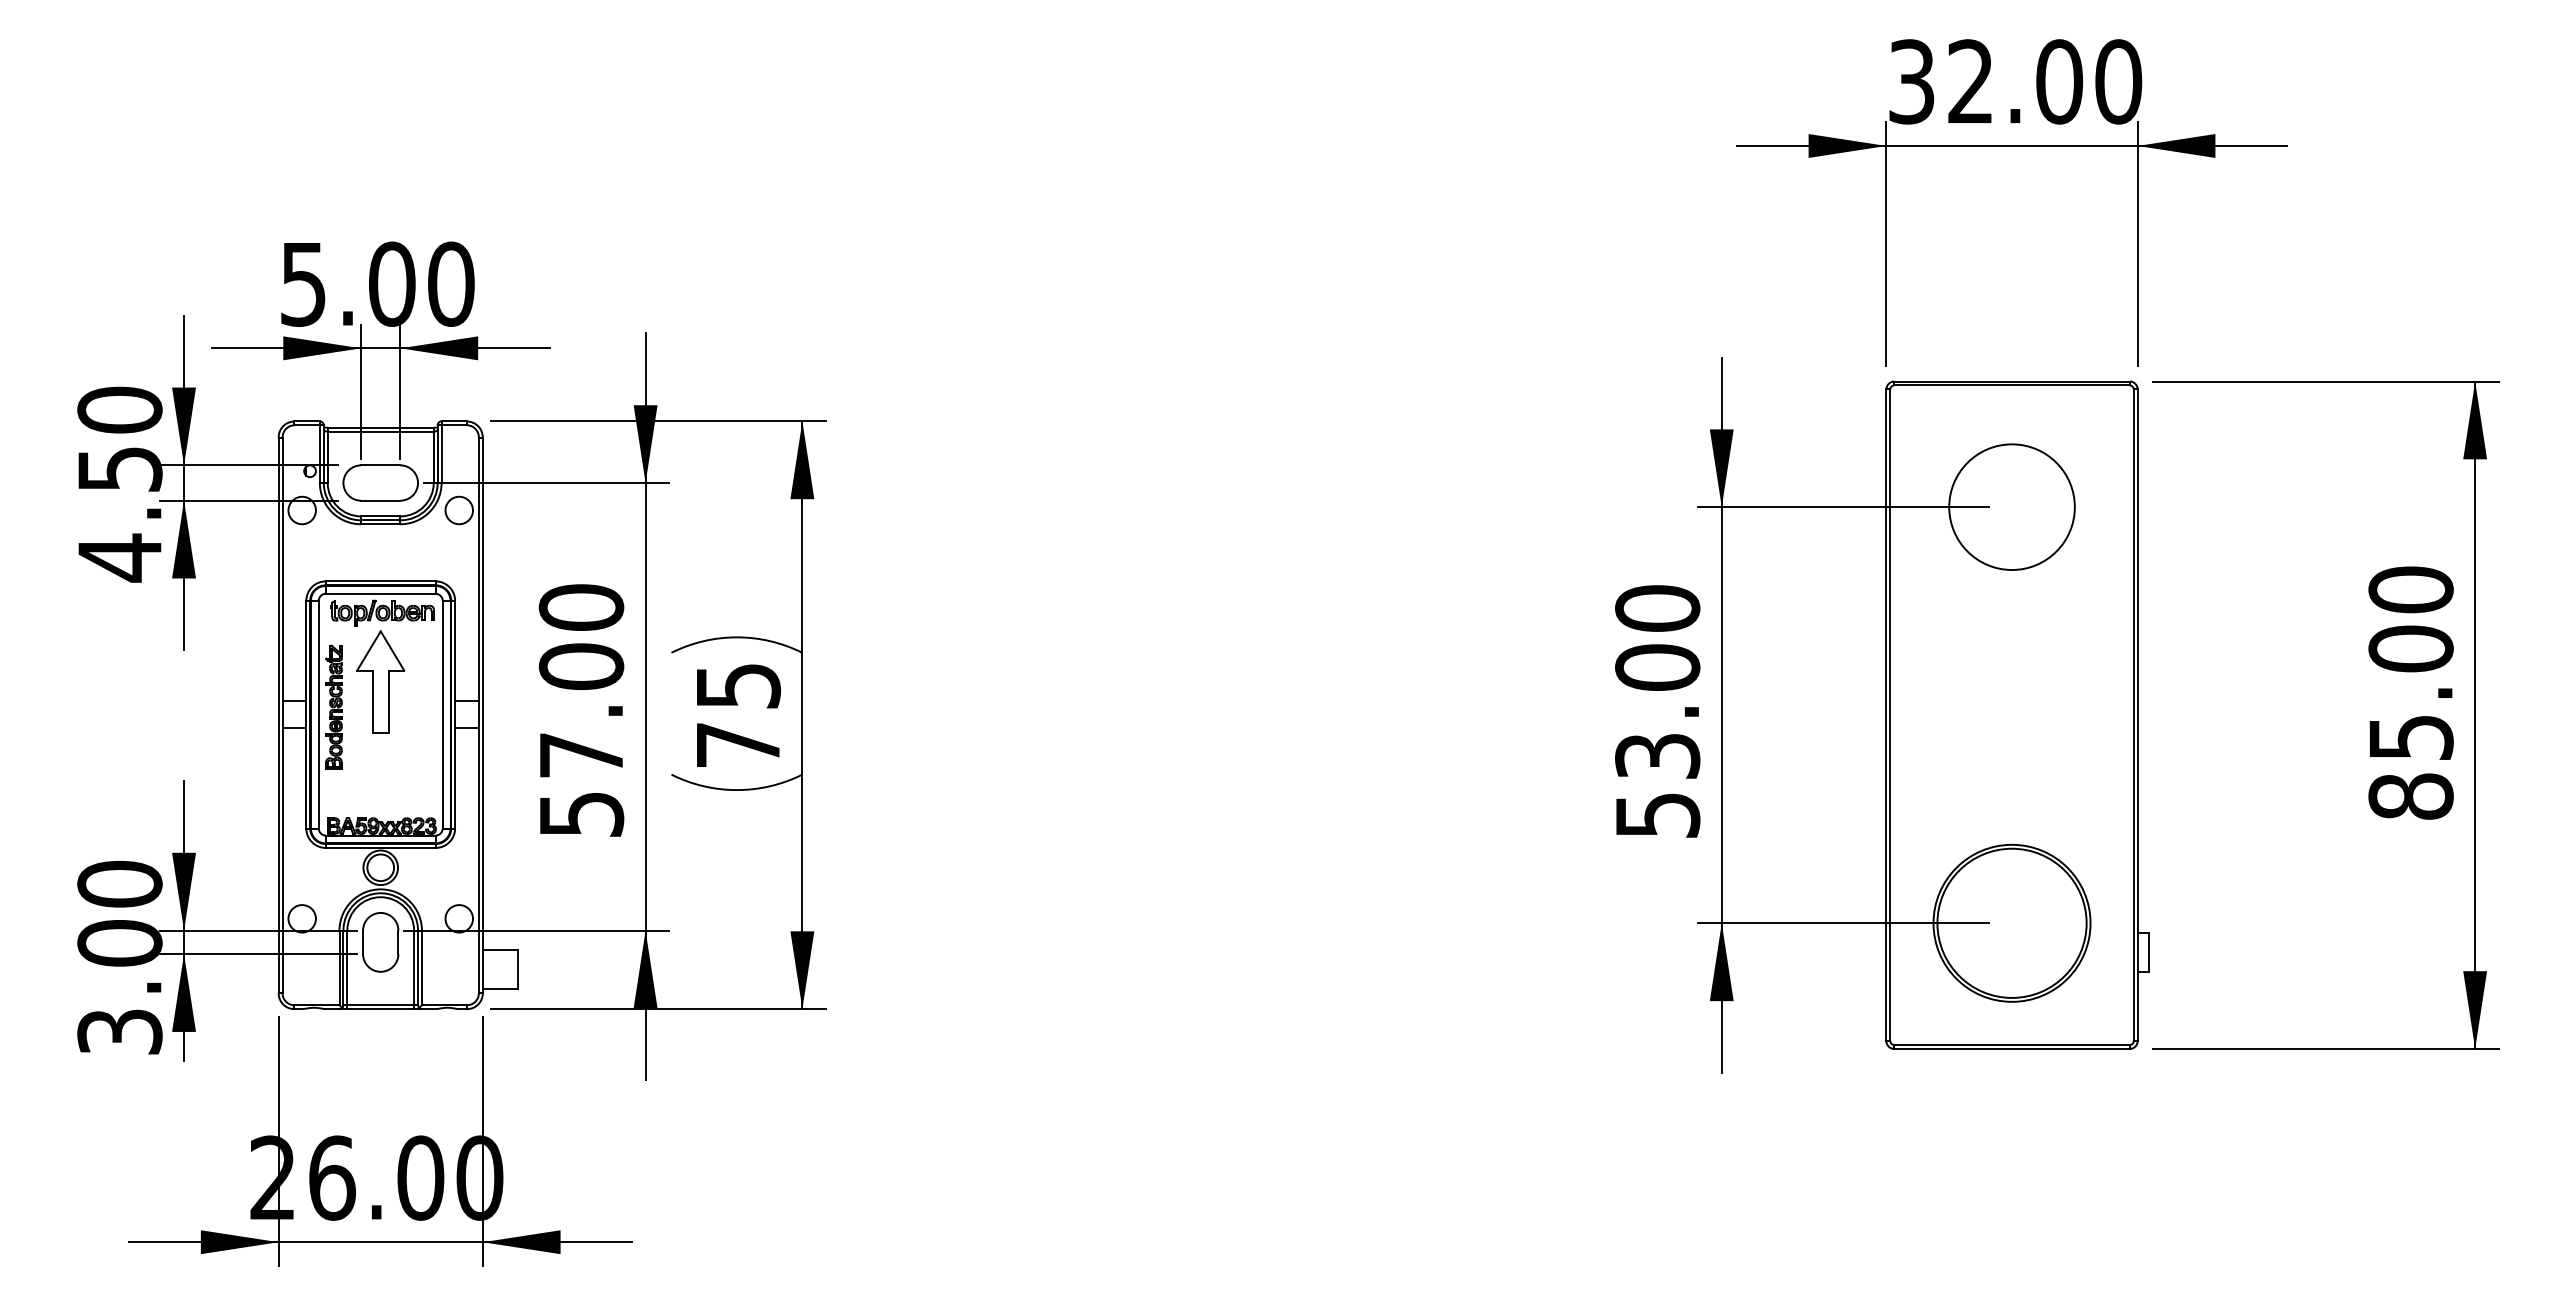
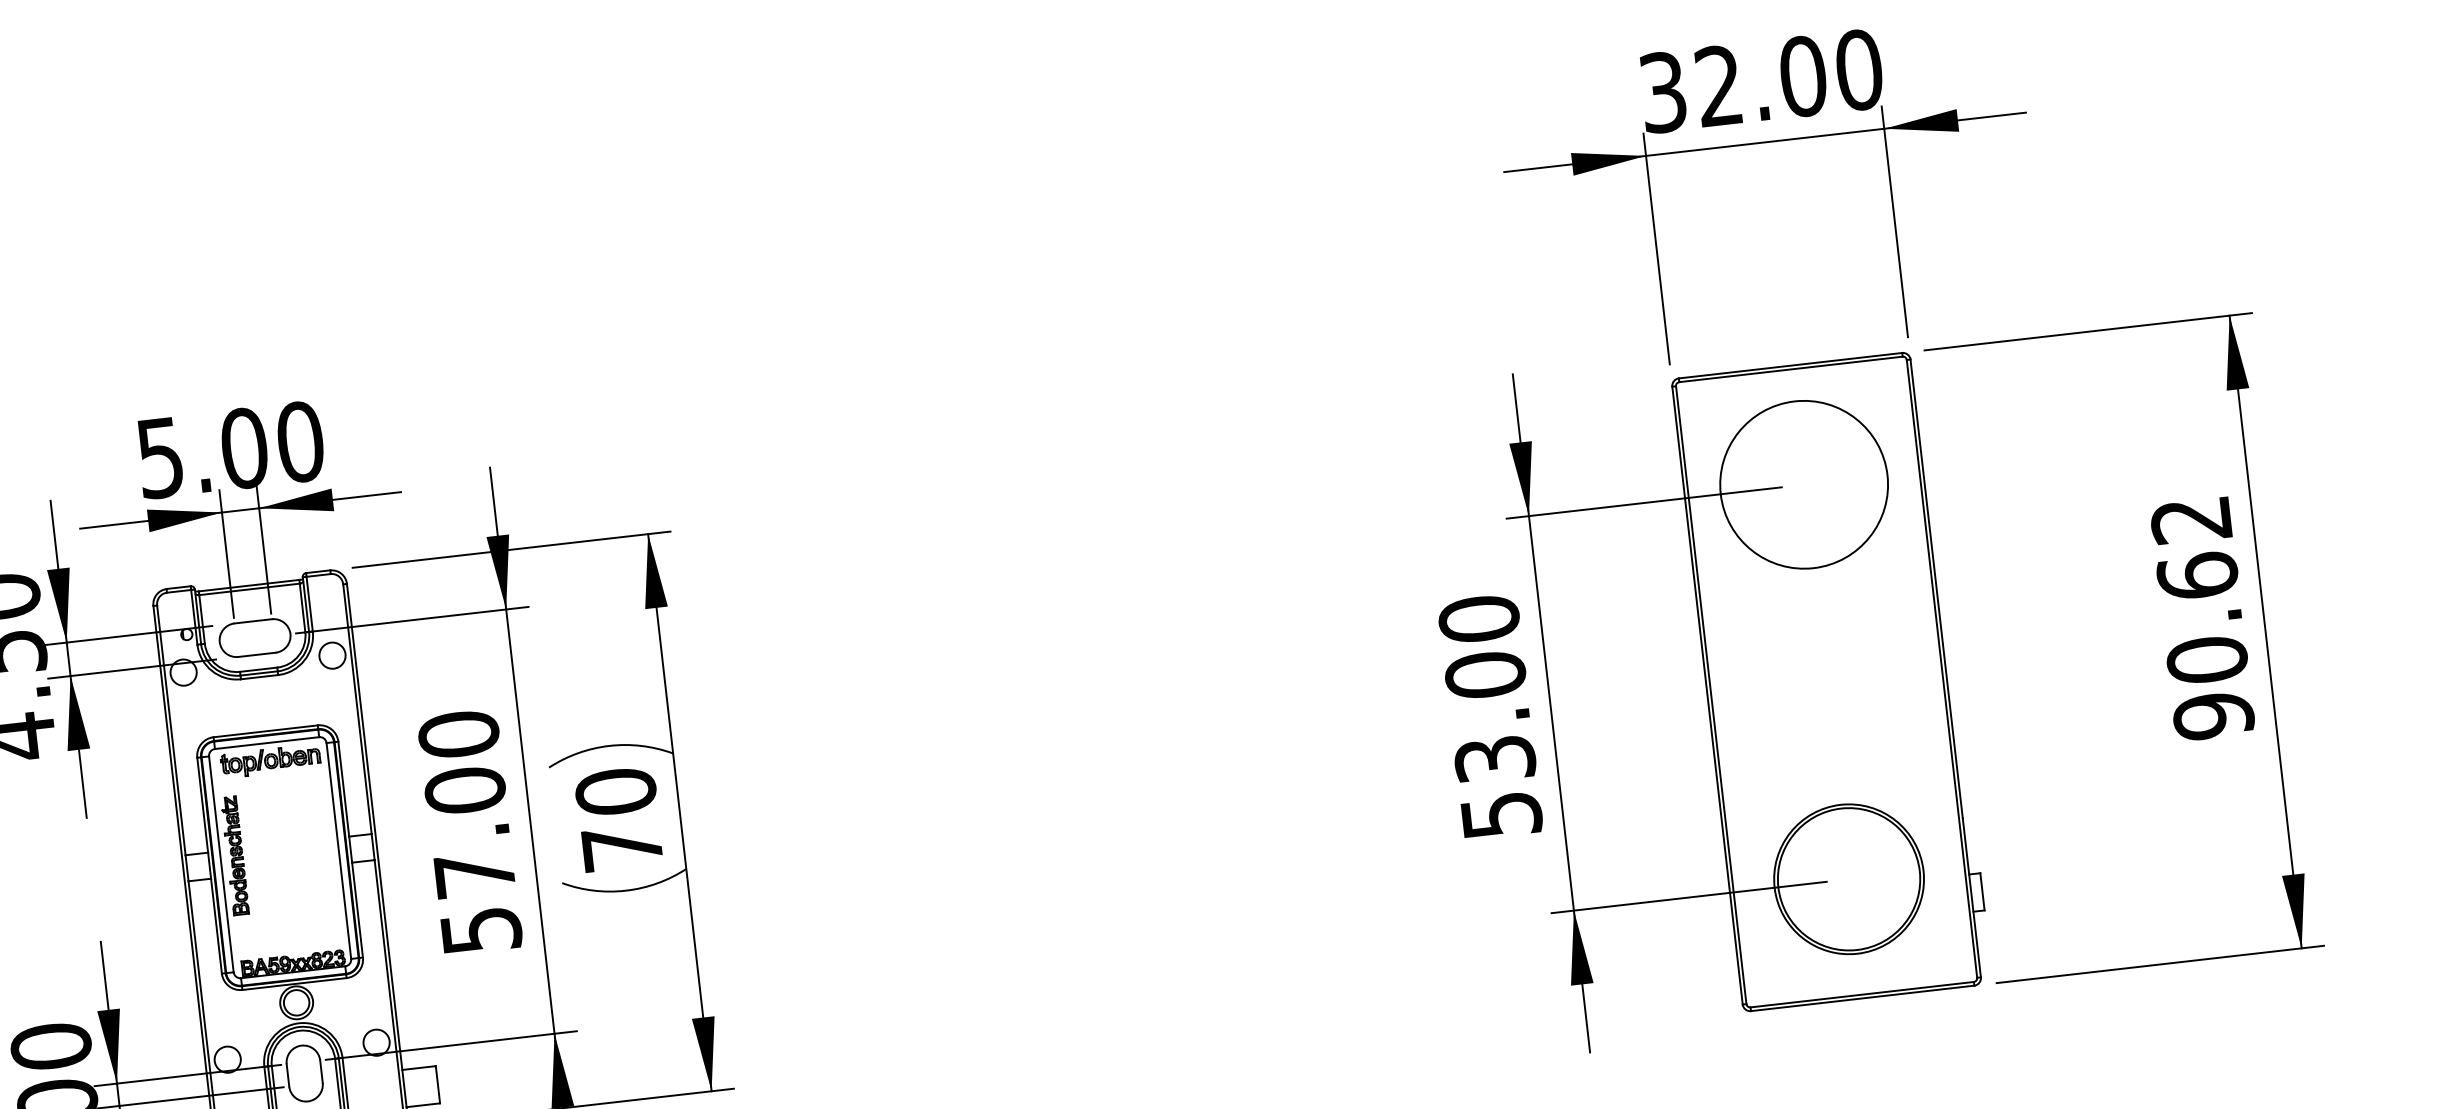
circle: (2011, 507) -> (1803, 485), size x1.4
part: (380, 681) -> (276, 826), removed
text: (738, 685) -> (616, 791), 75 -> 70
text: (2410, 693) -> (2201, 618), 85.00 -> 90.62

